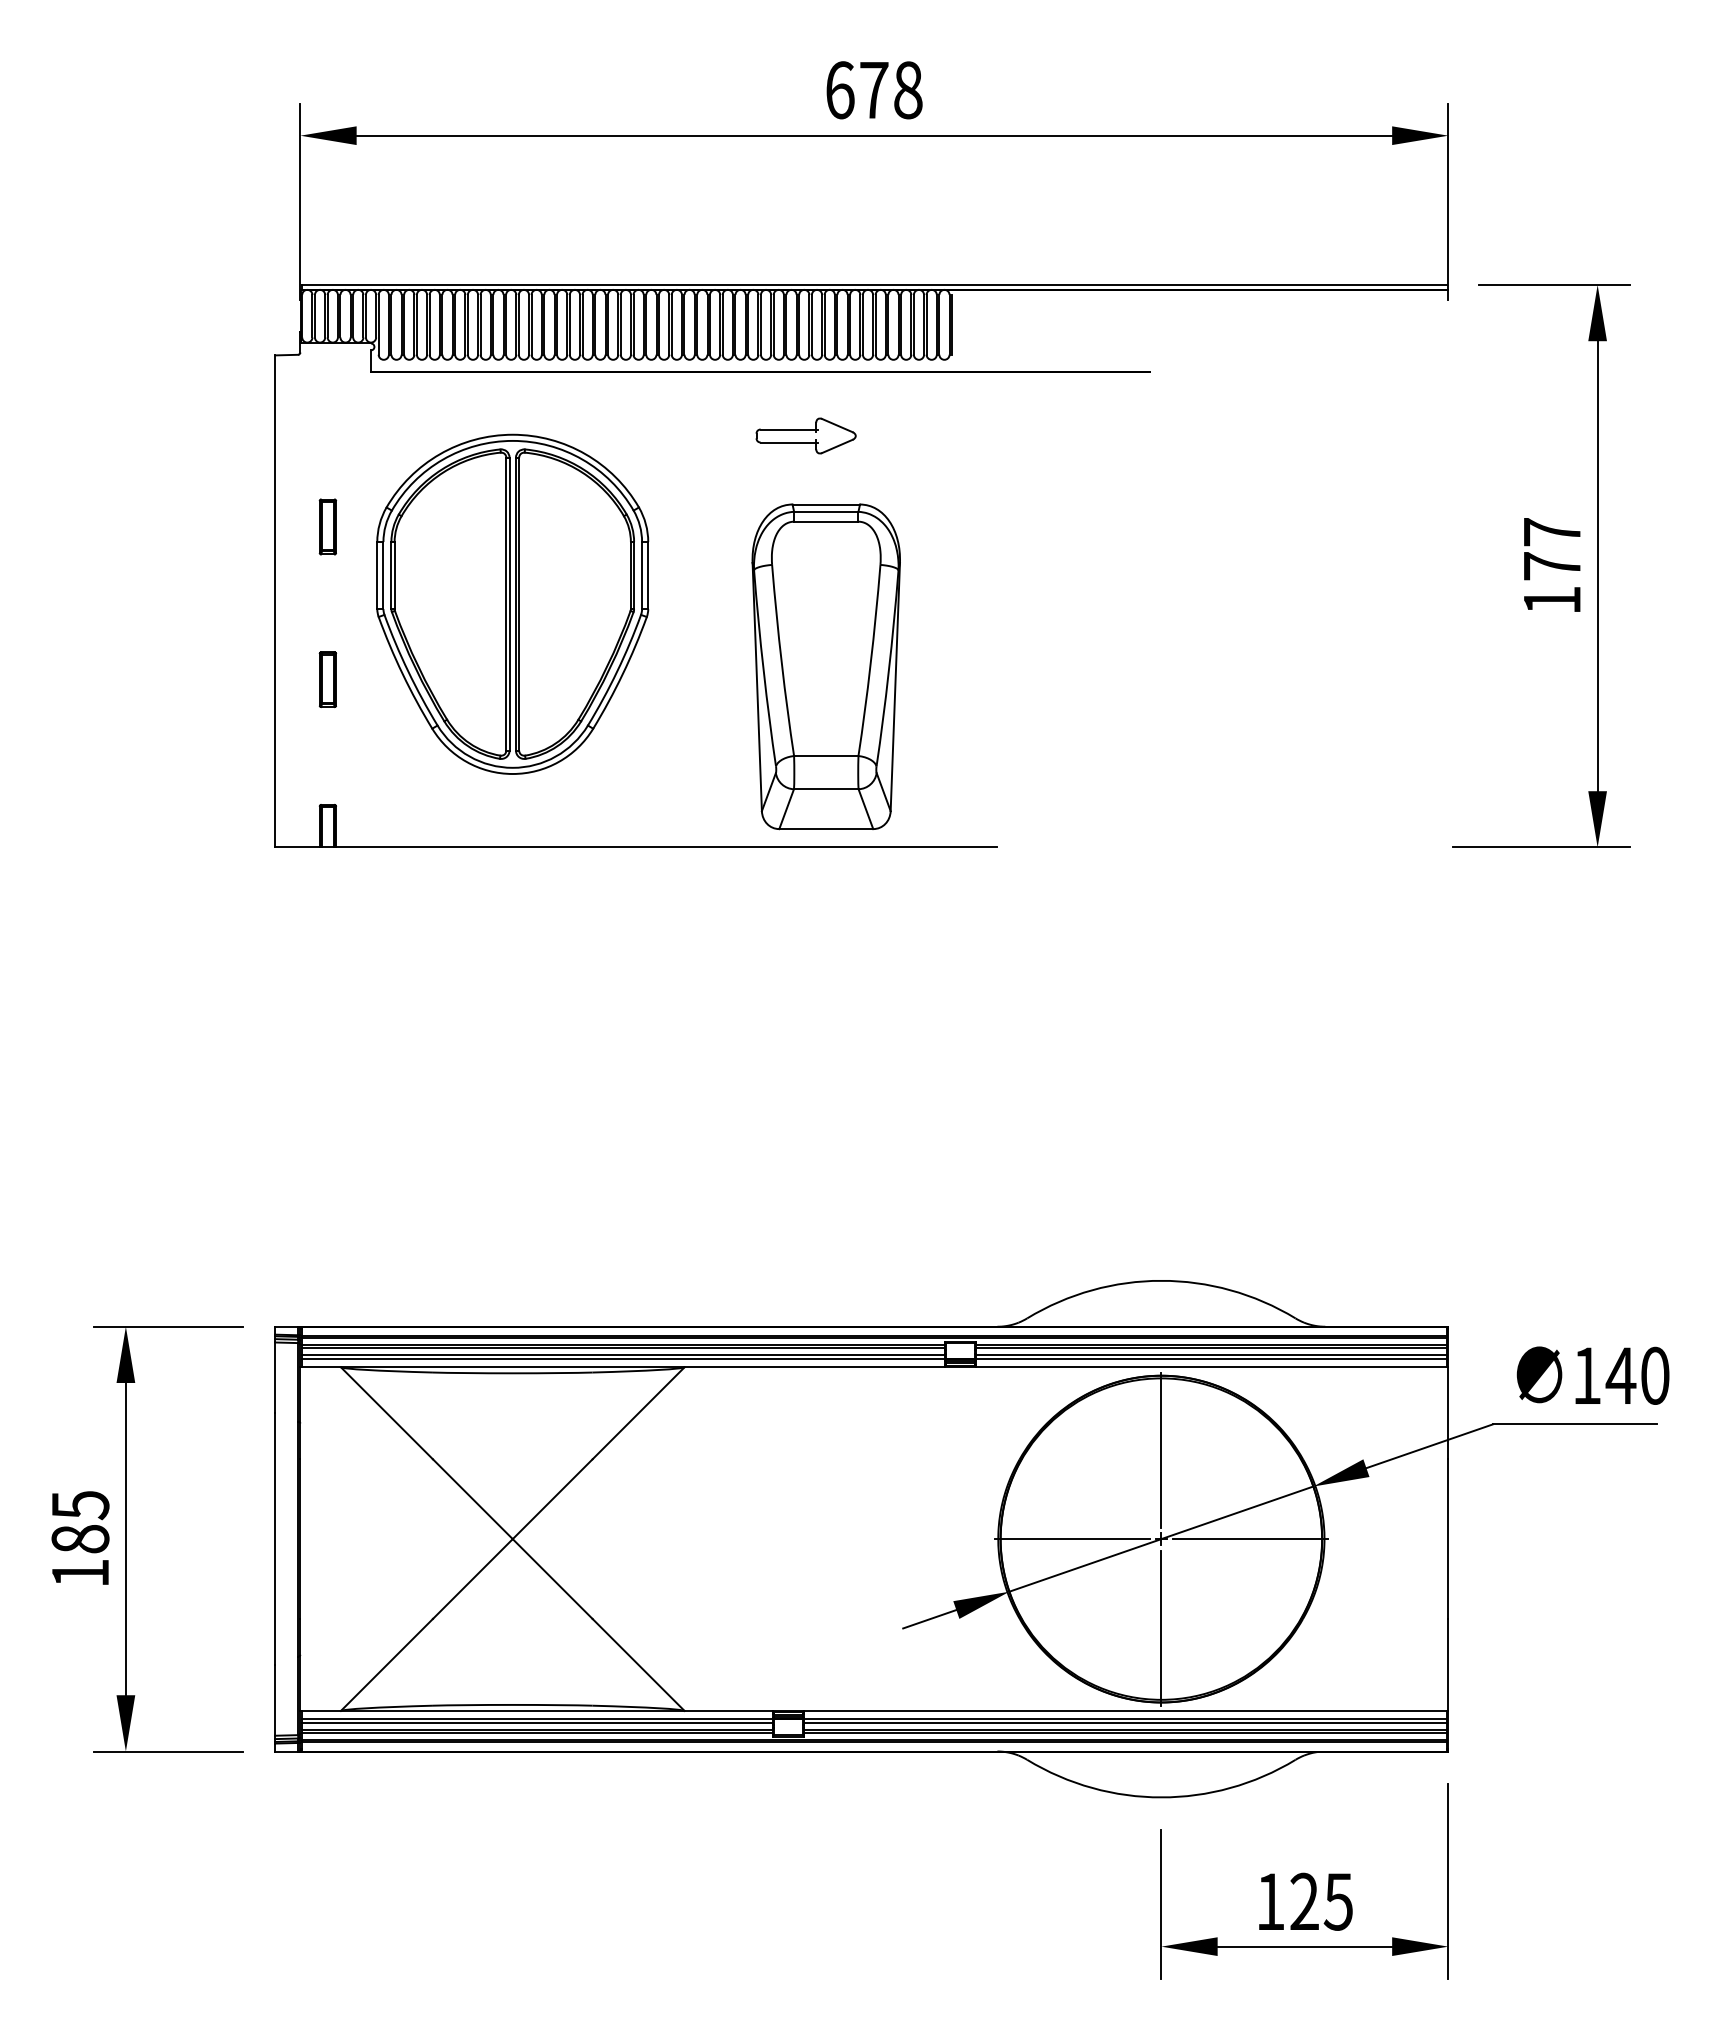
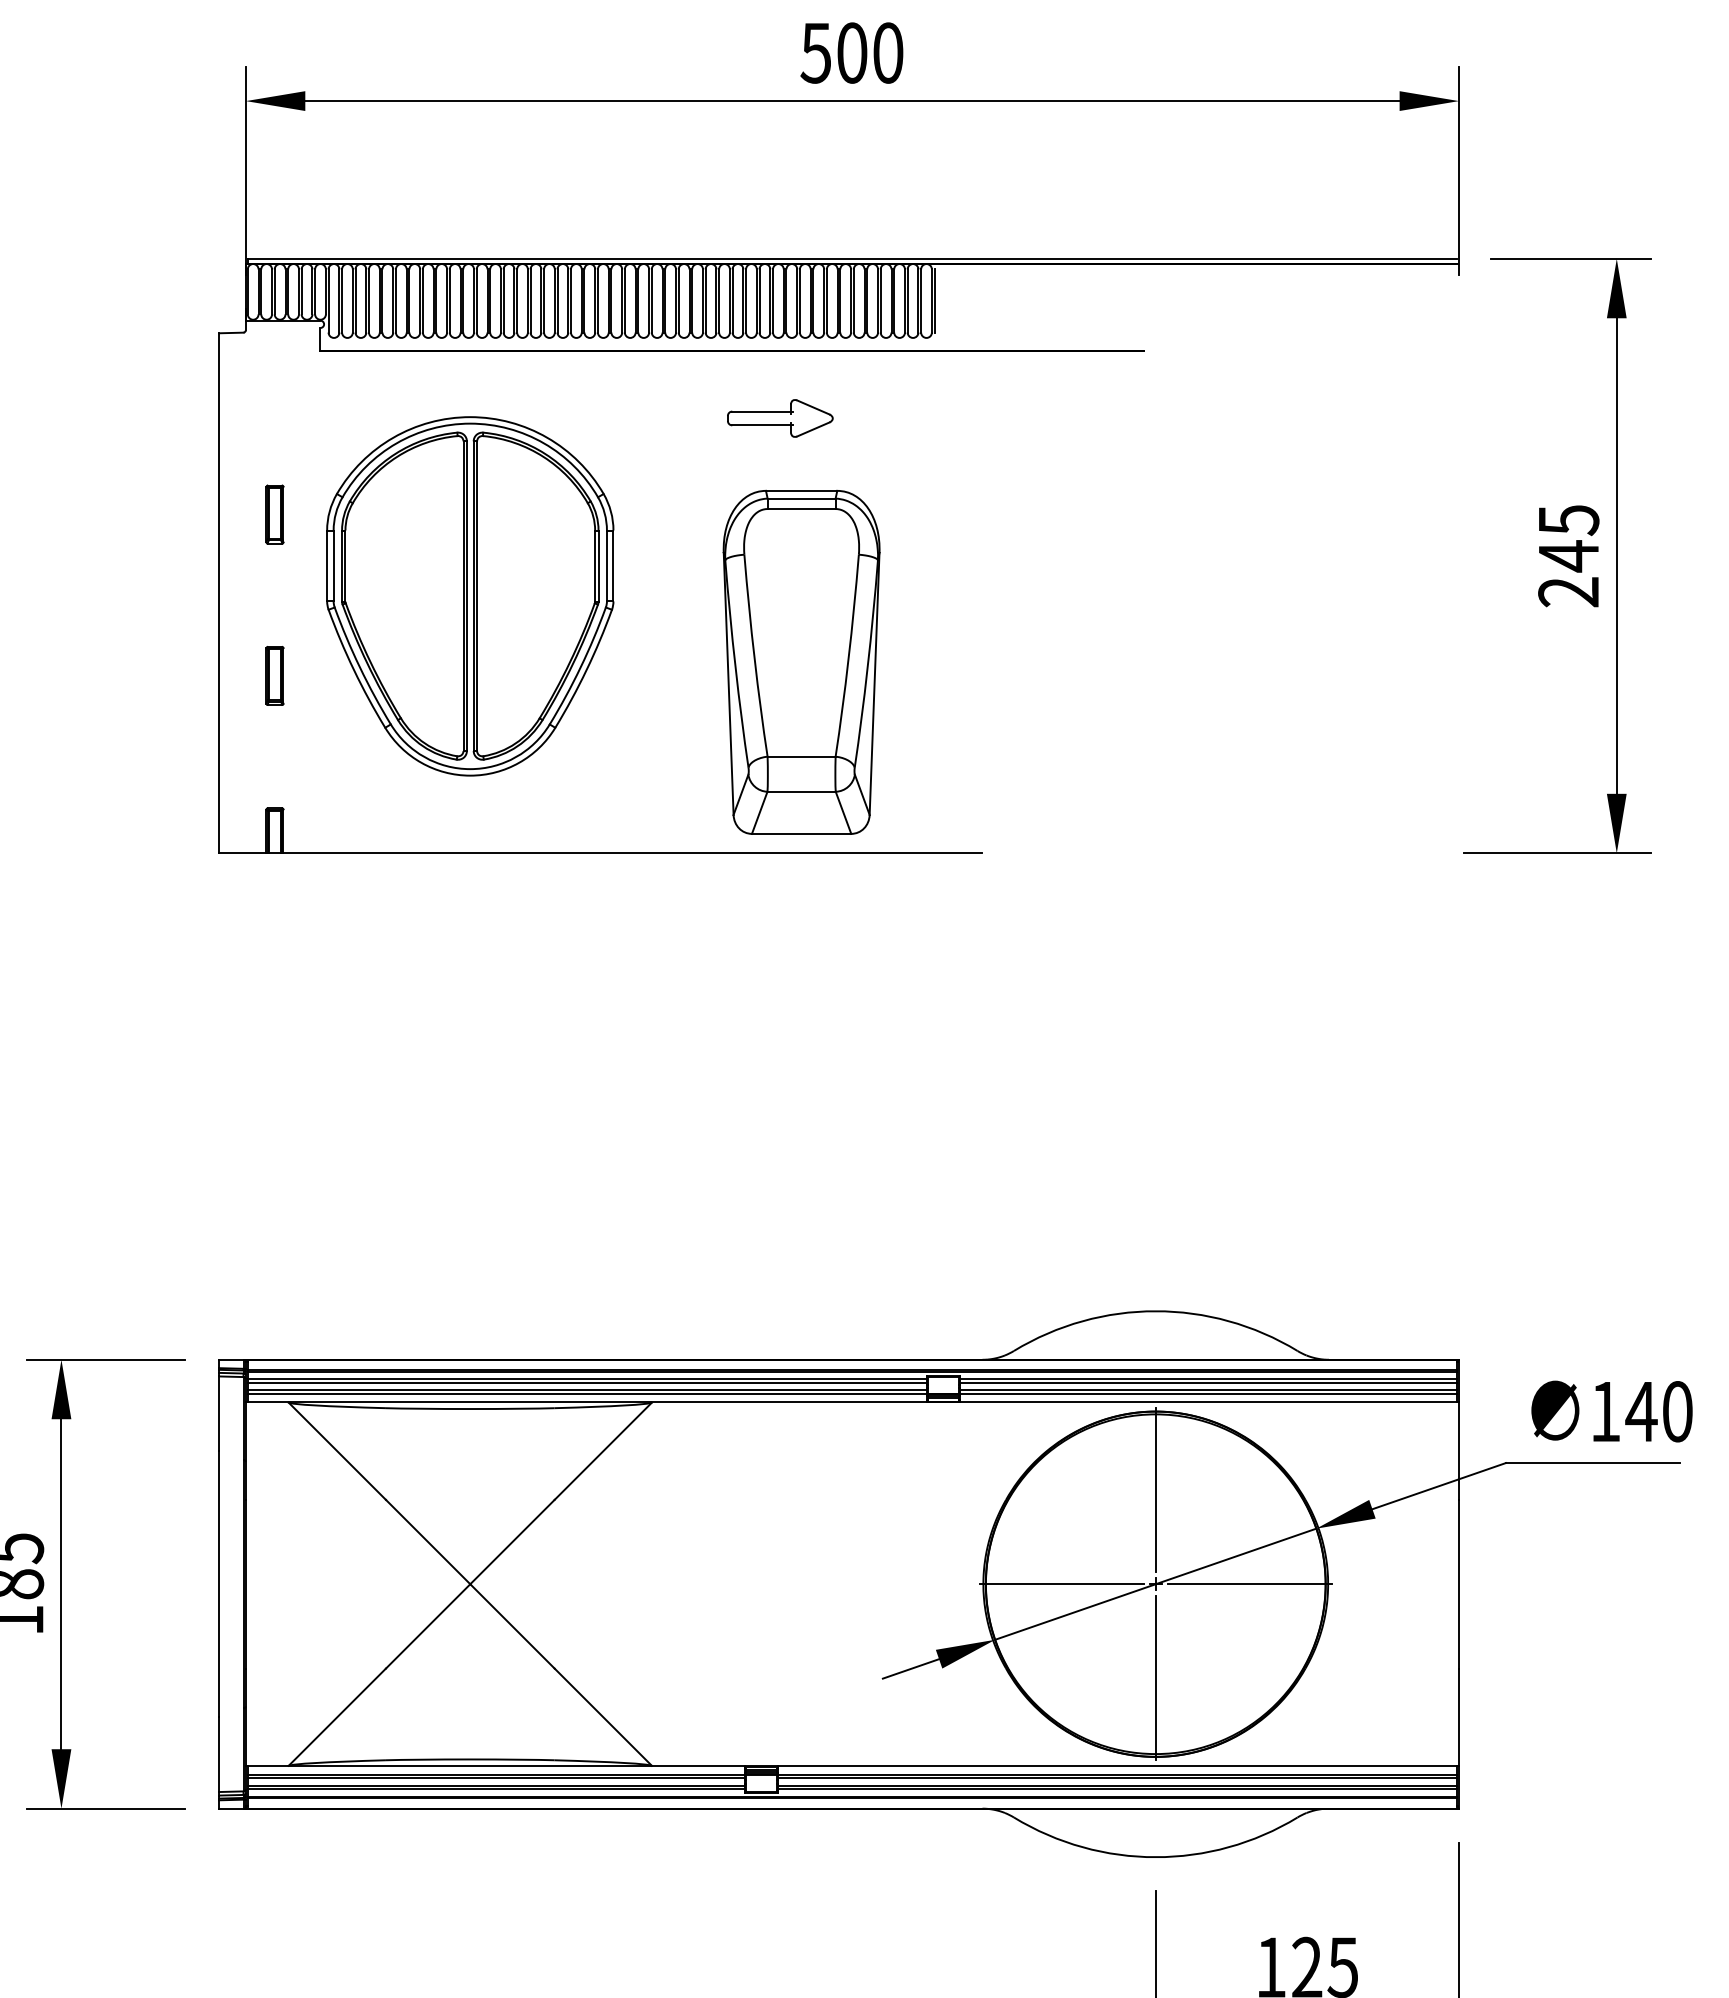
text: (873, 90) -> (851, 53), 678 -> 500
text: (1552, 566) -> (1569, 556), 177 -> 245

